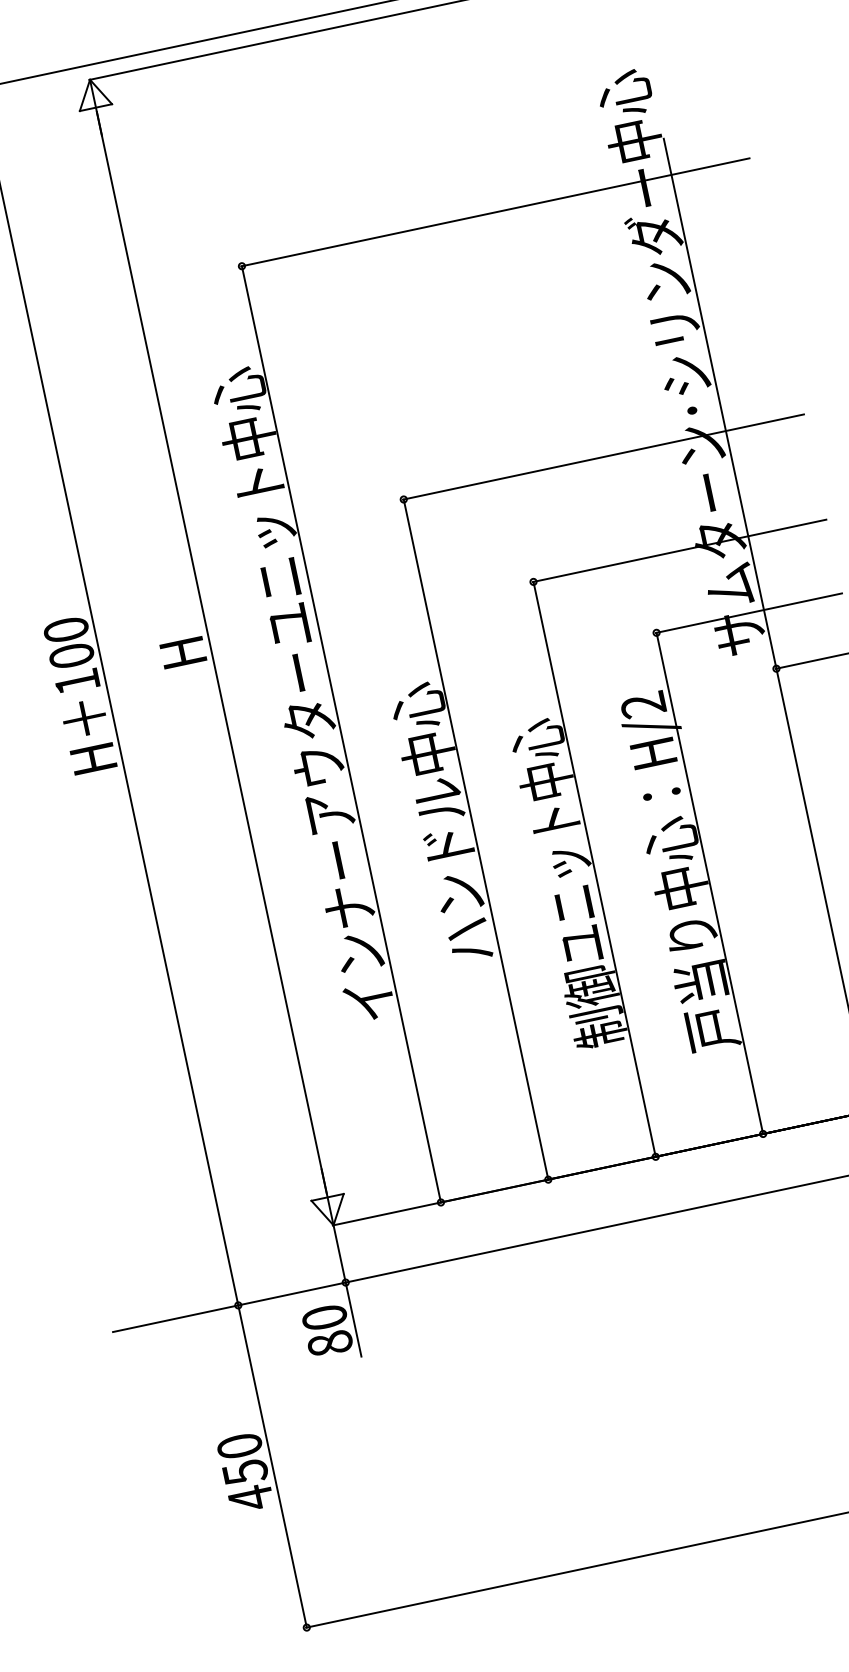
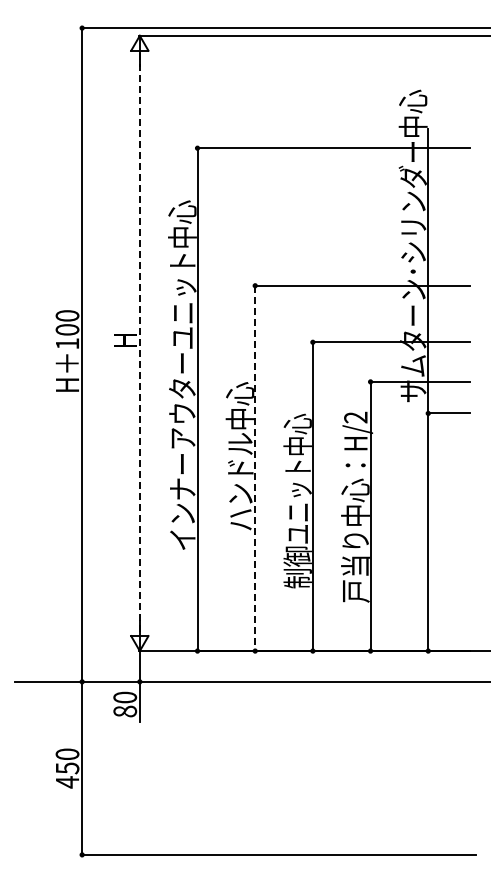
line: (211, 652) -> (139, 343), solid -> dashed
line: (476, 839) -> (255, 468), solid -> dashed

